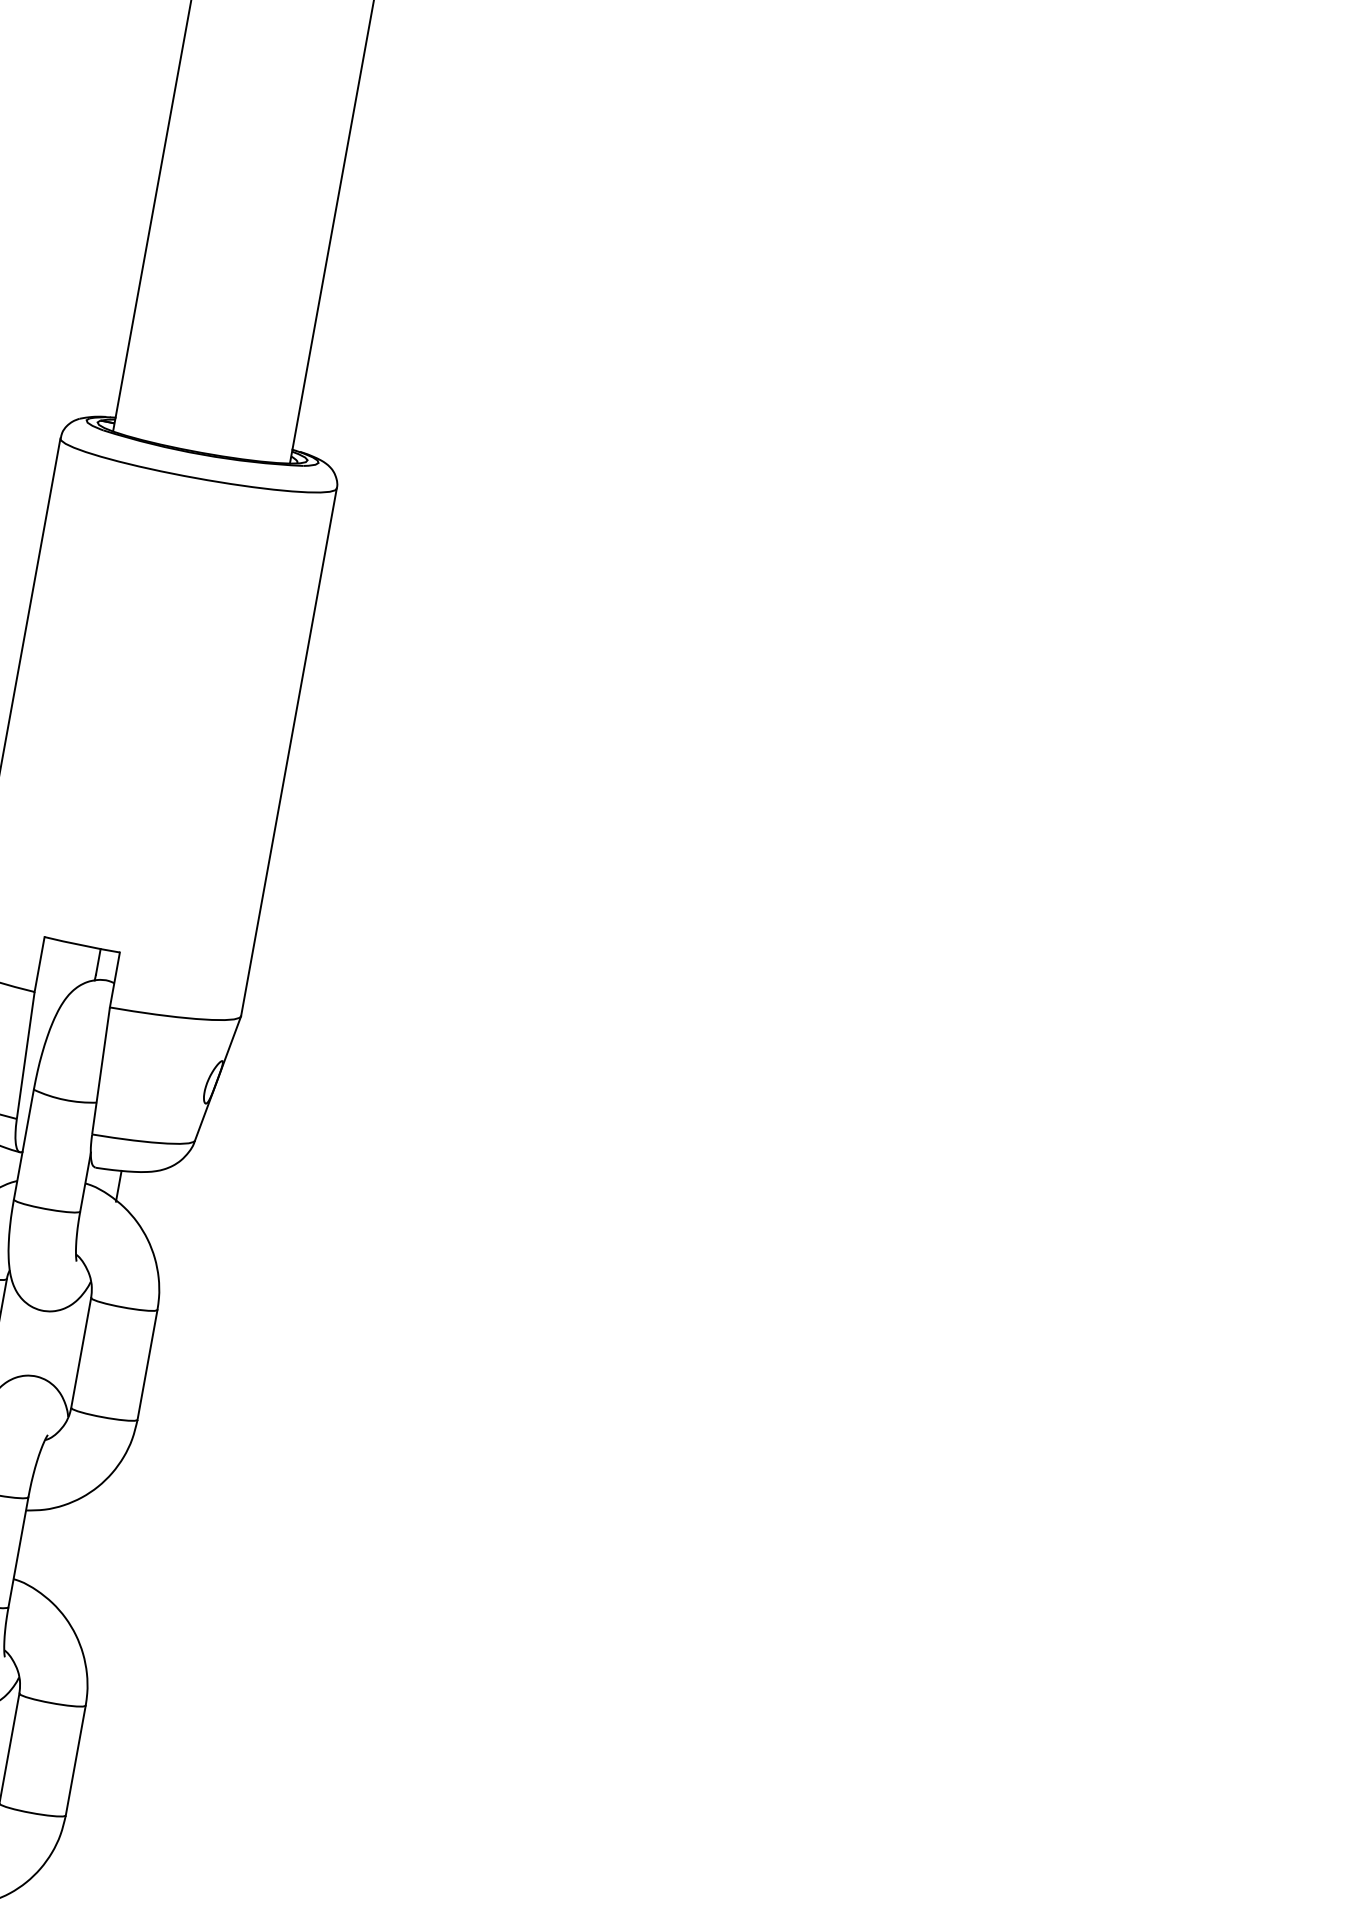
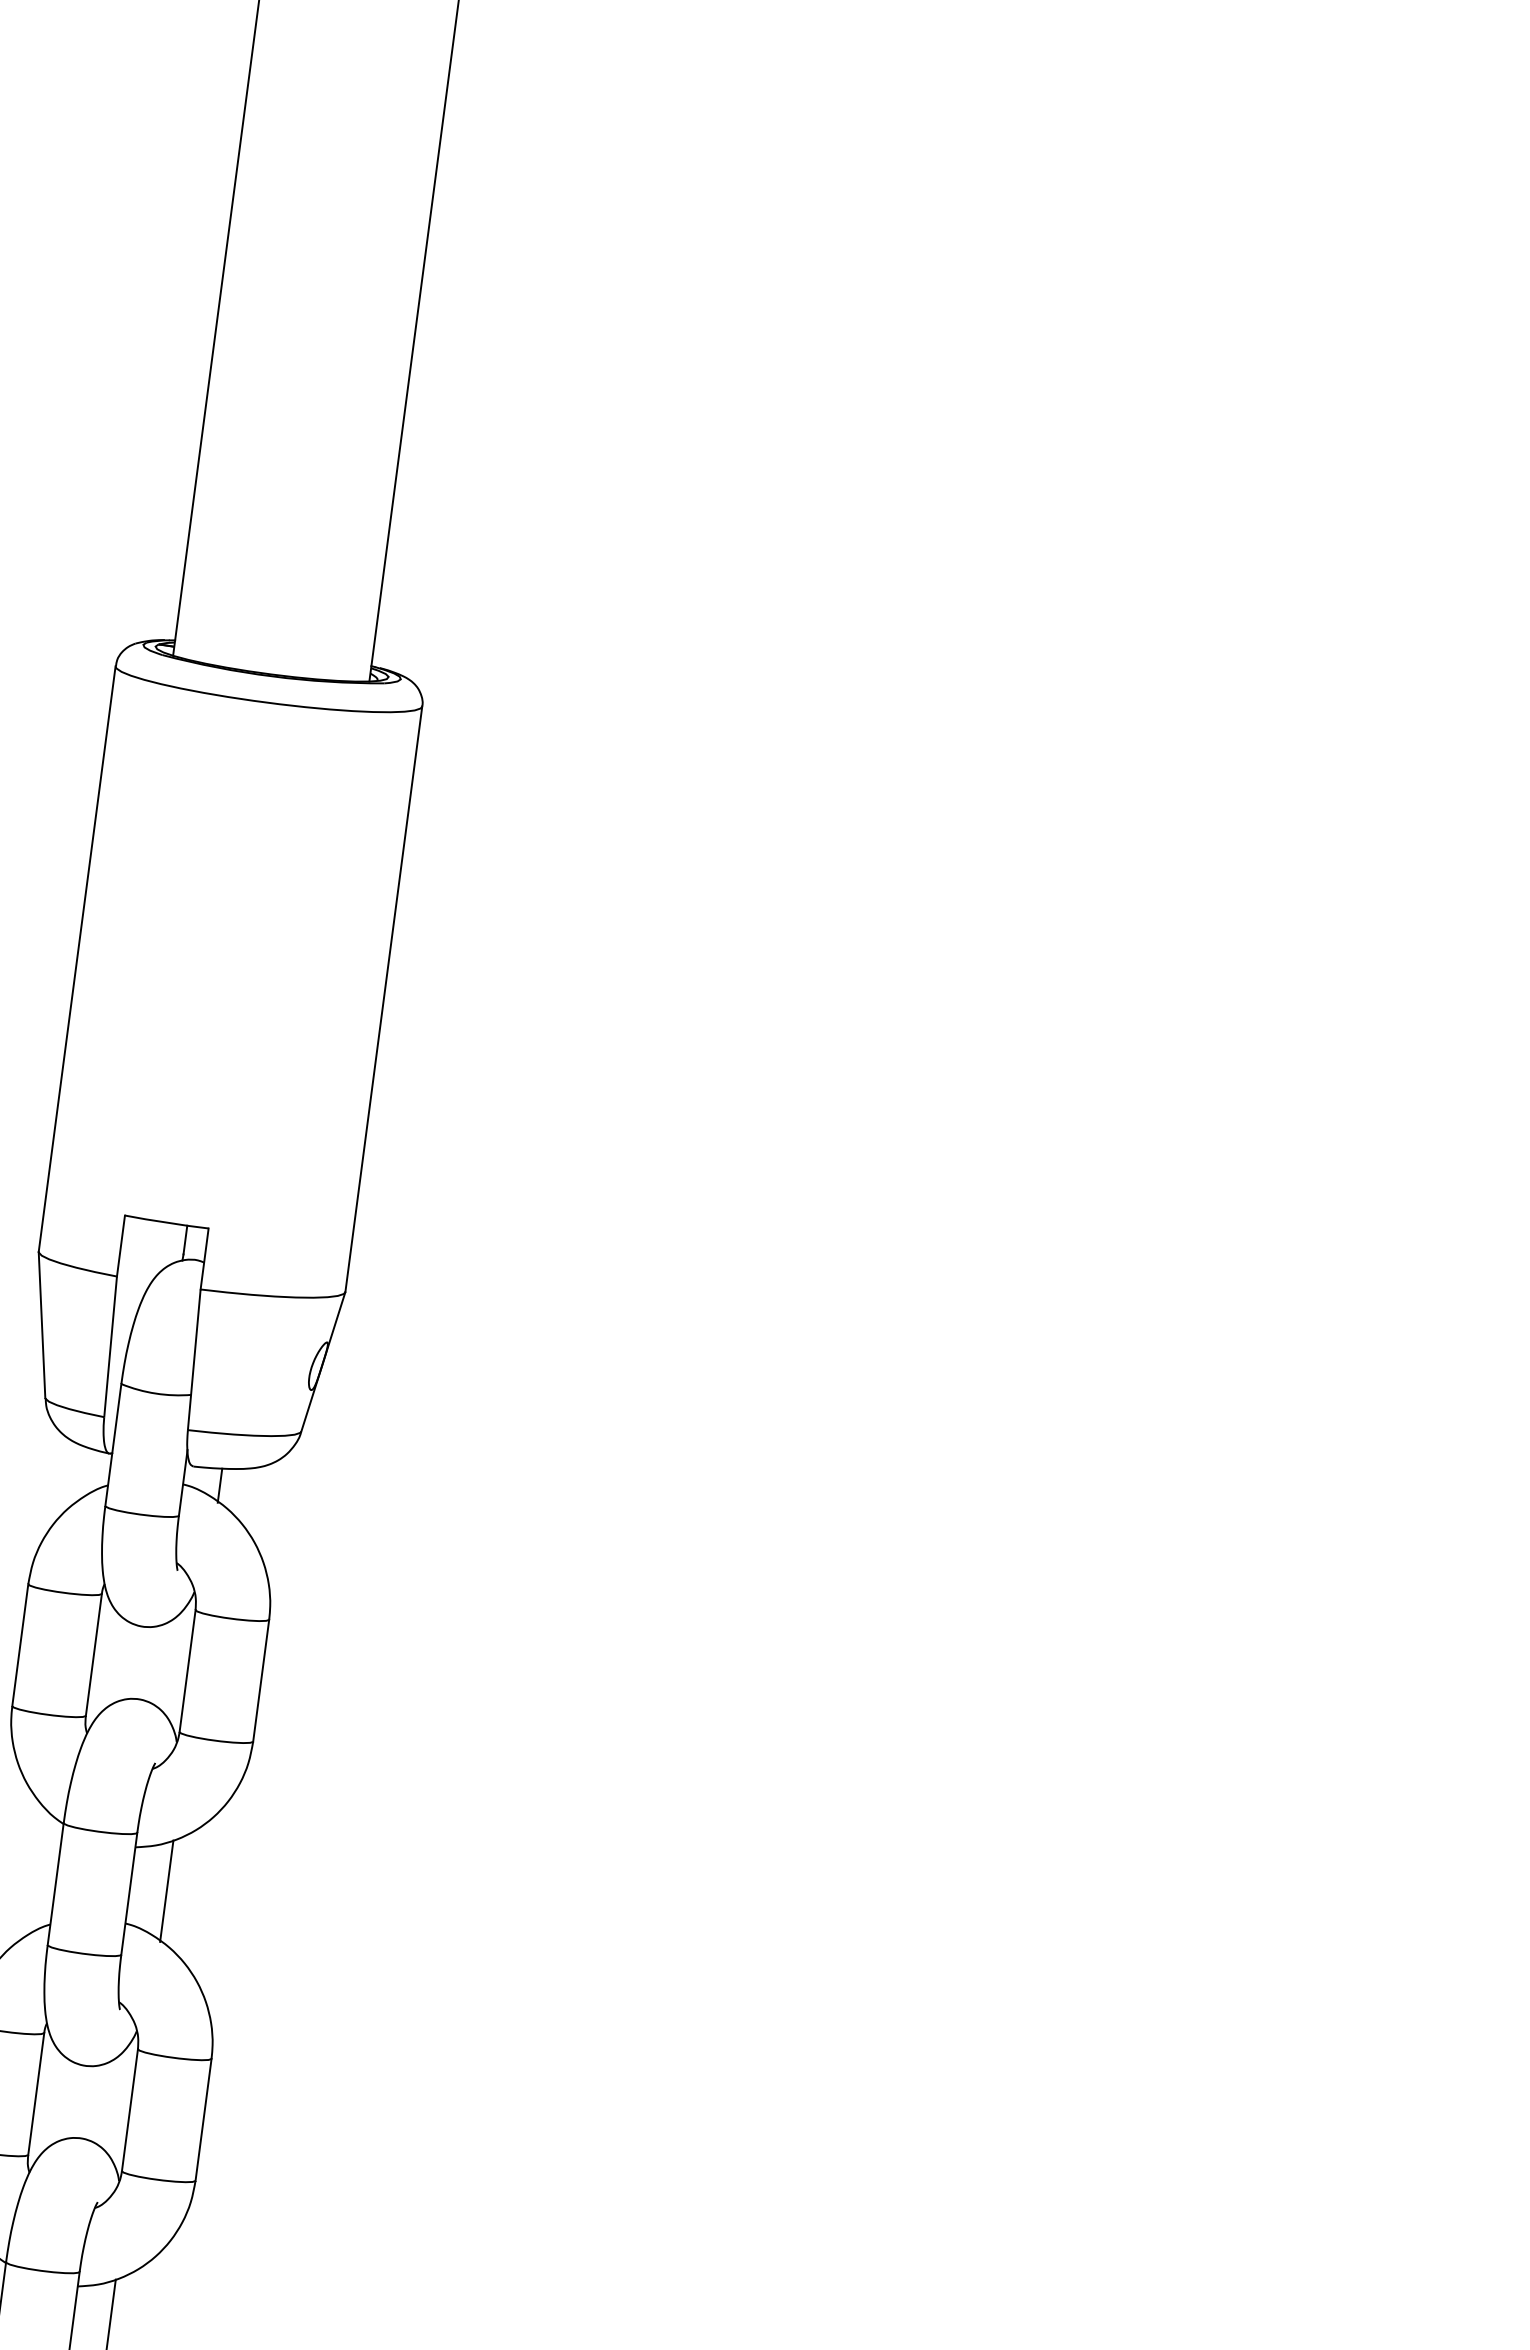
line: (52, 1551) -> (166, 1890), added

